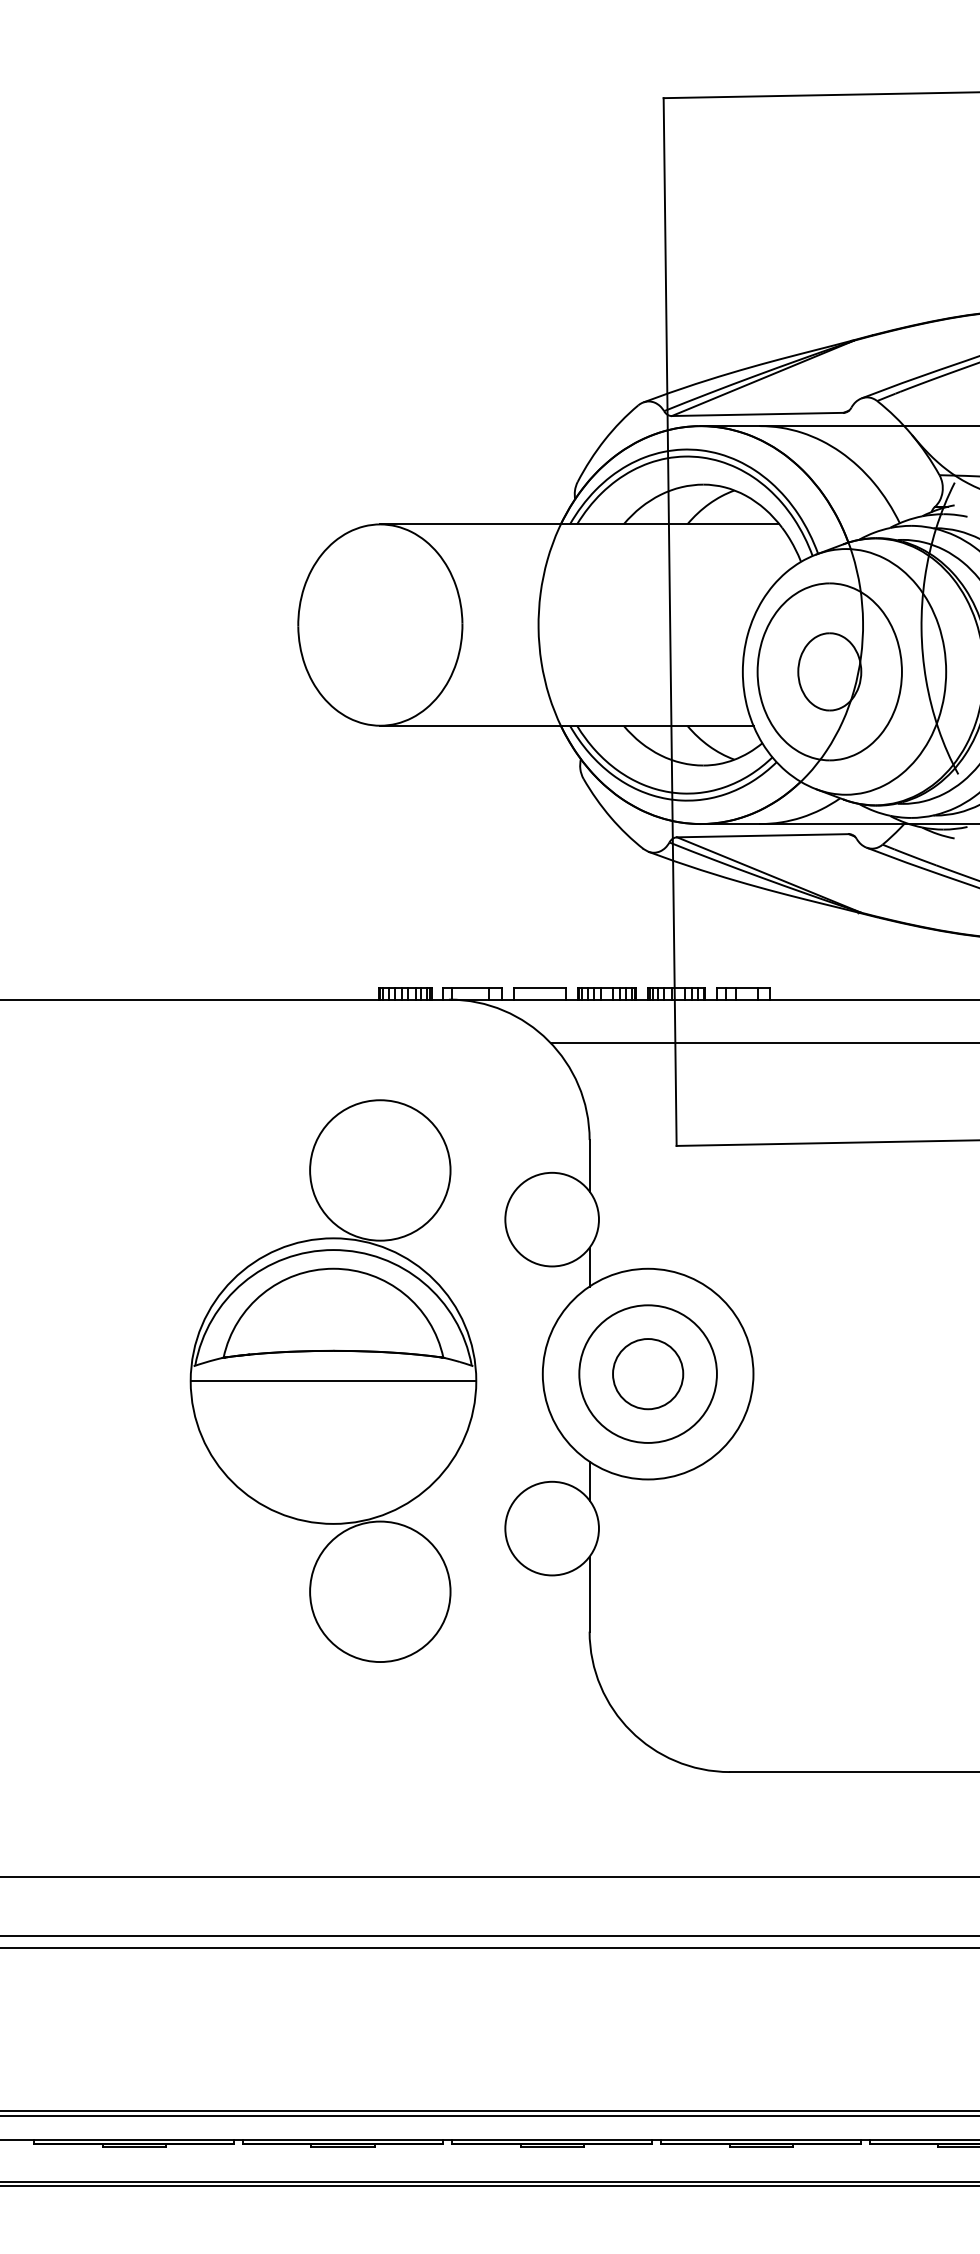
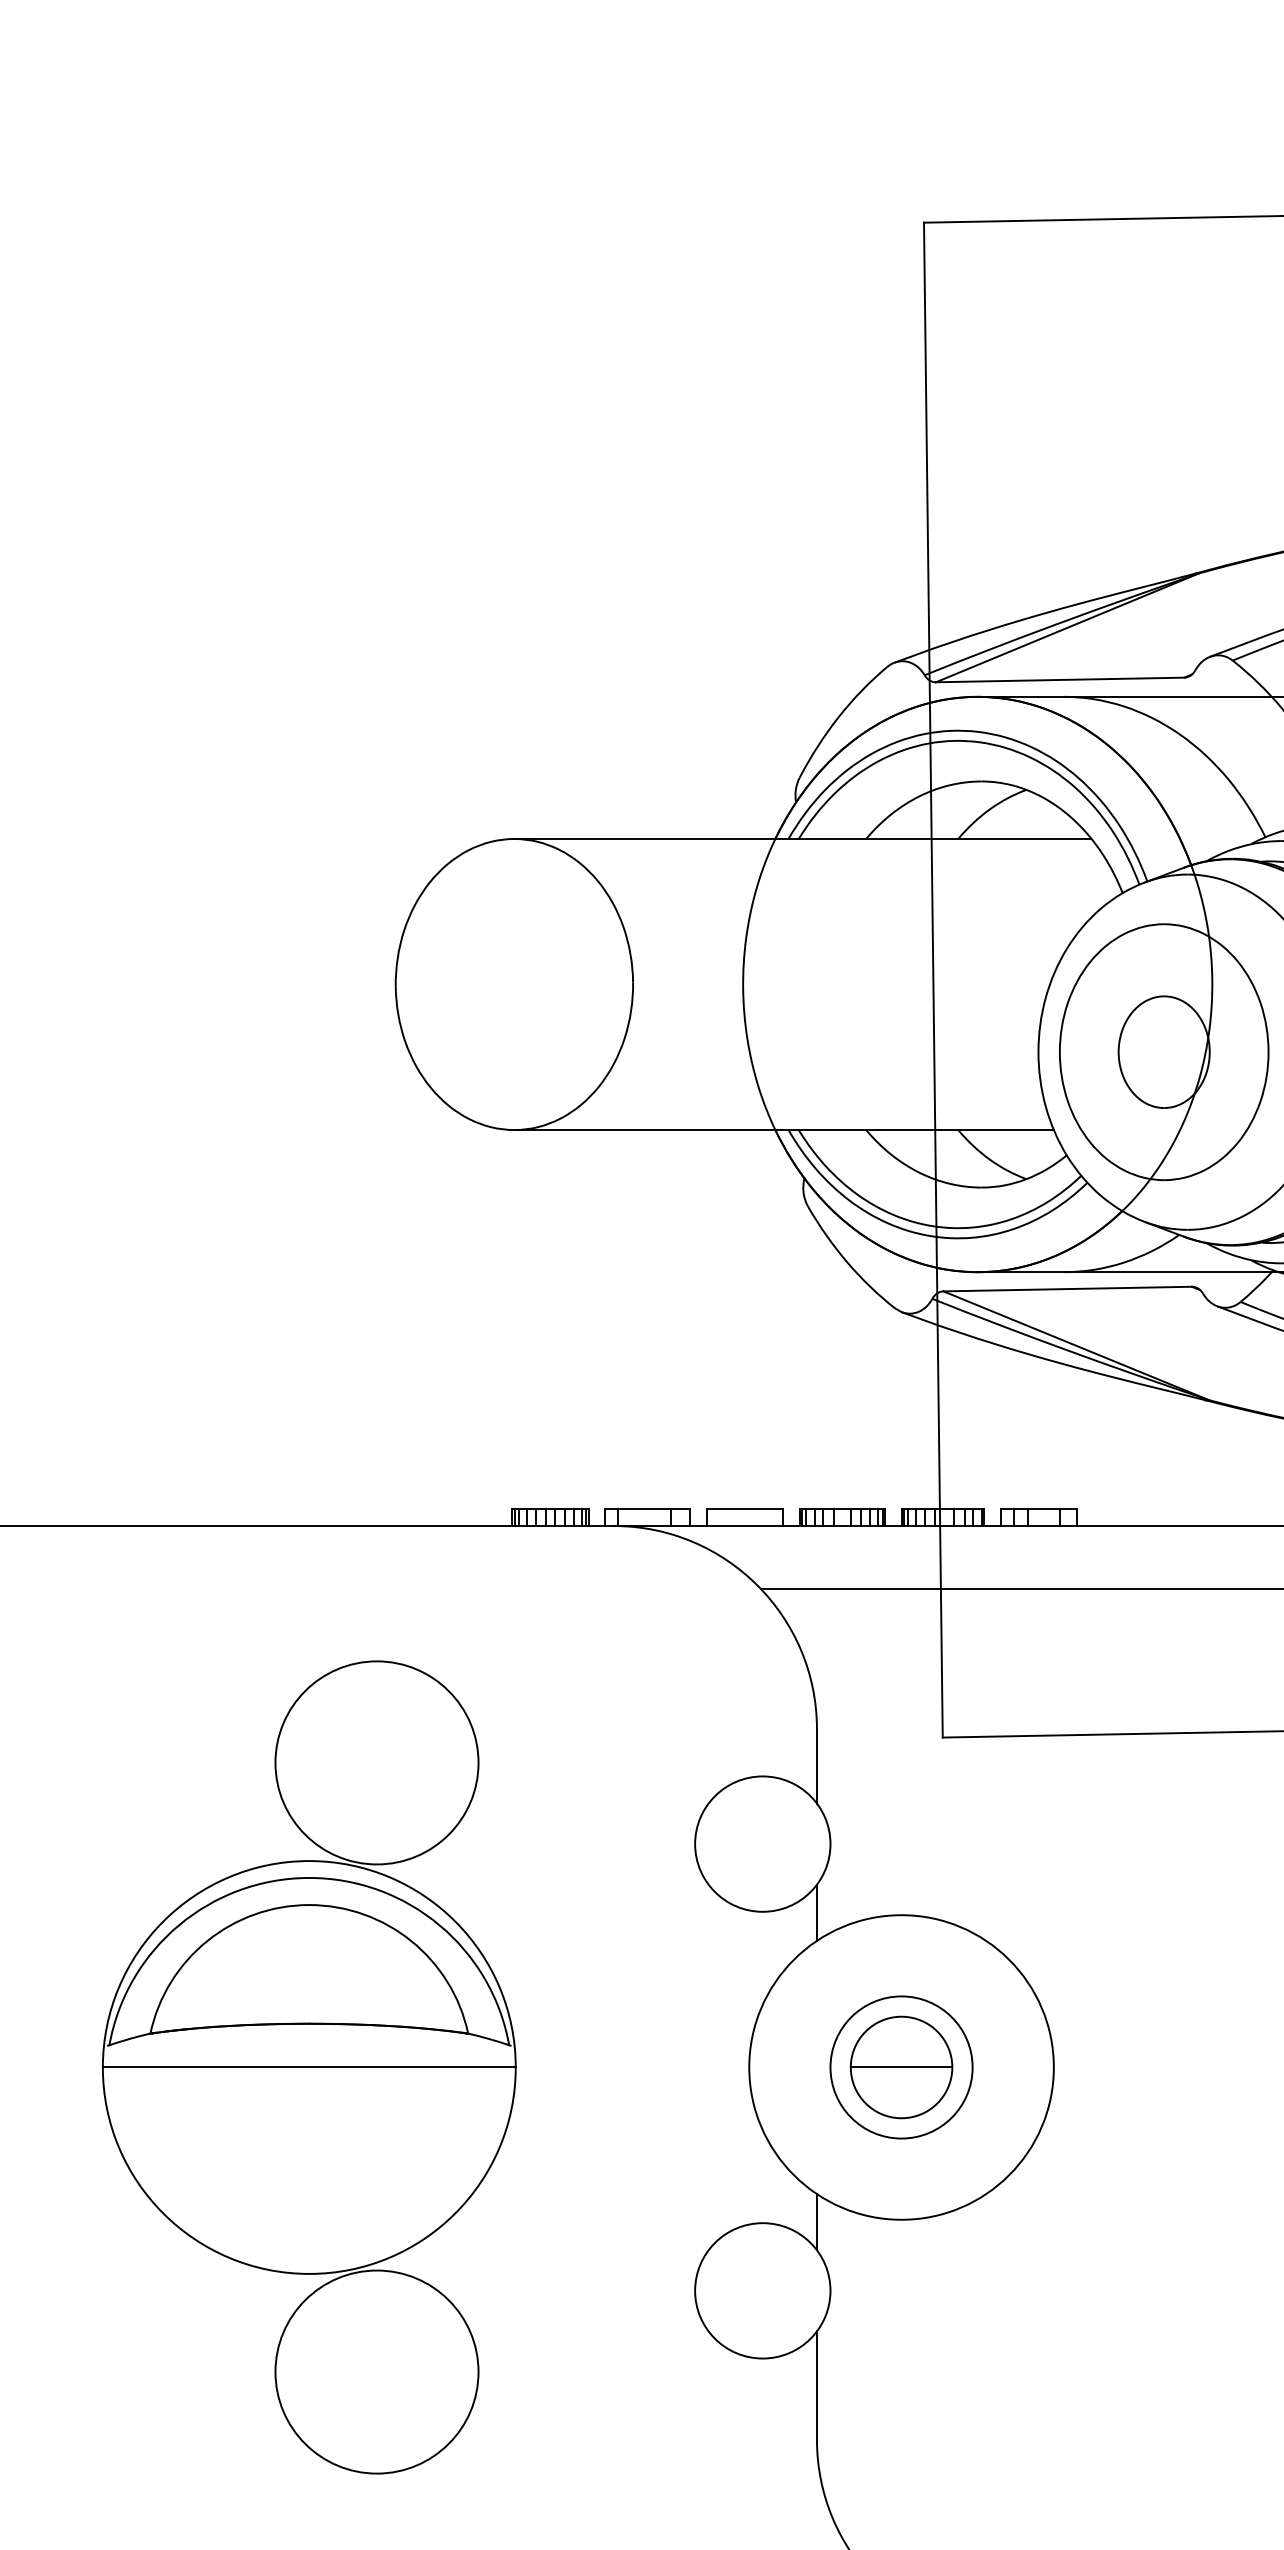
circle: (647, 1373) -> (900, 2066), size x0.71
line: (648, 1374) -> (902, 2068), added
part: (333, 1380) -> (309, 2066), moved

